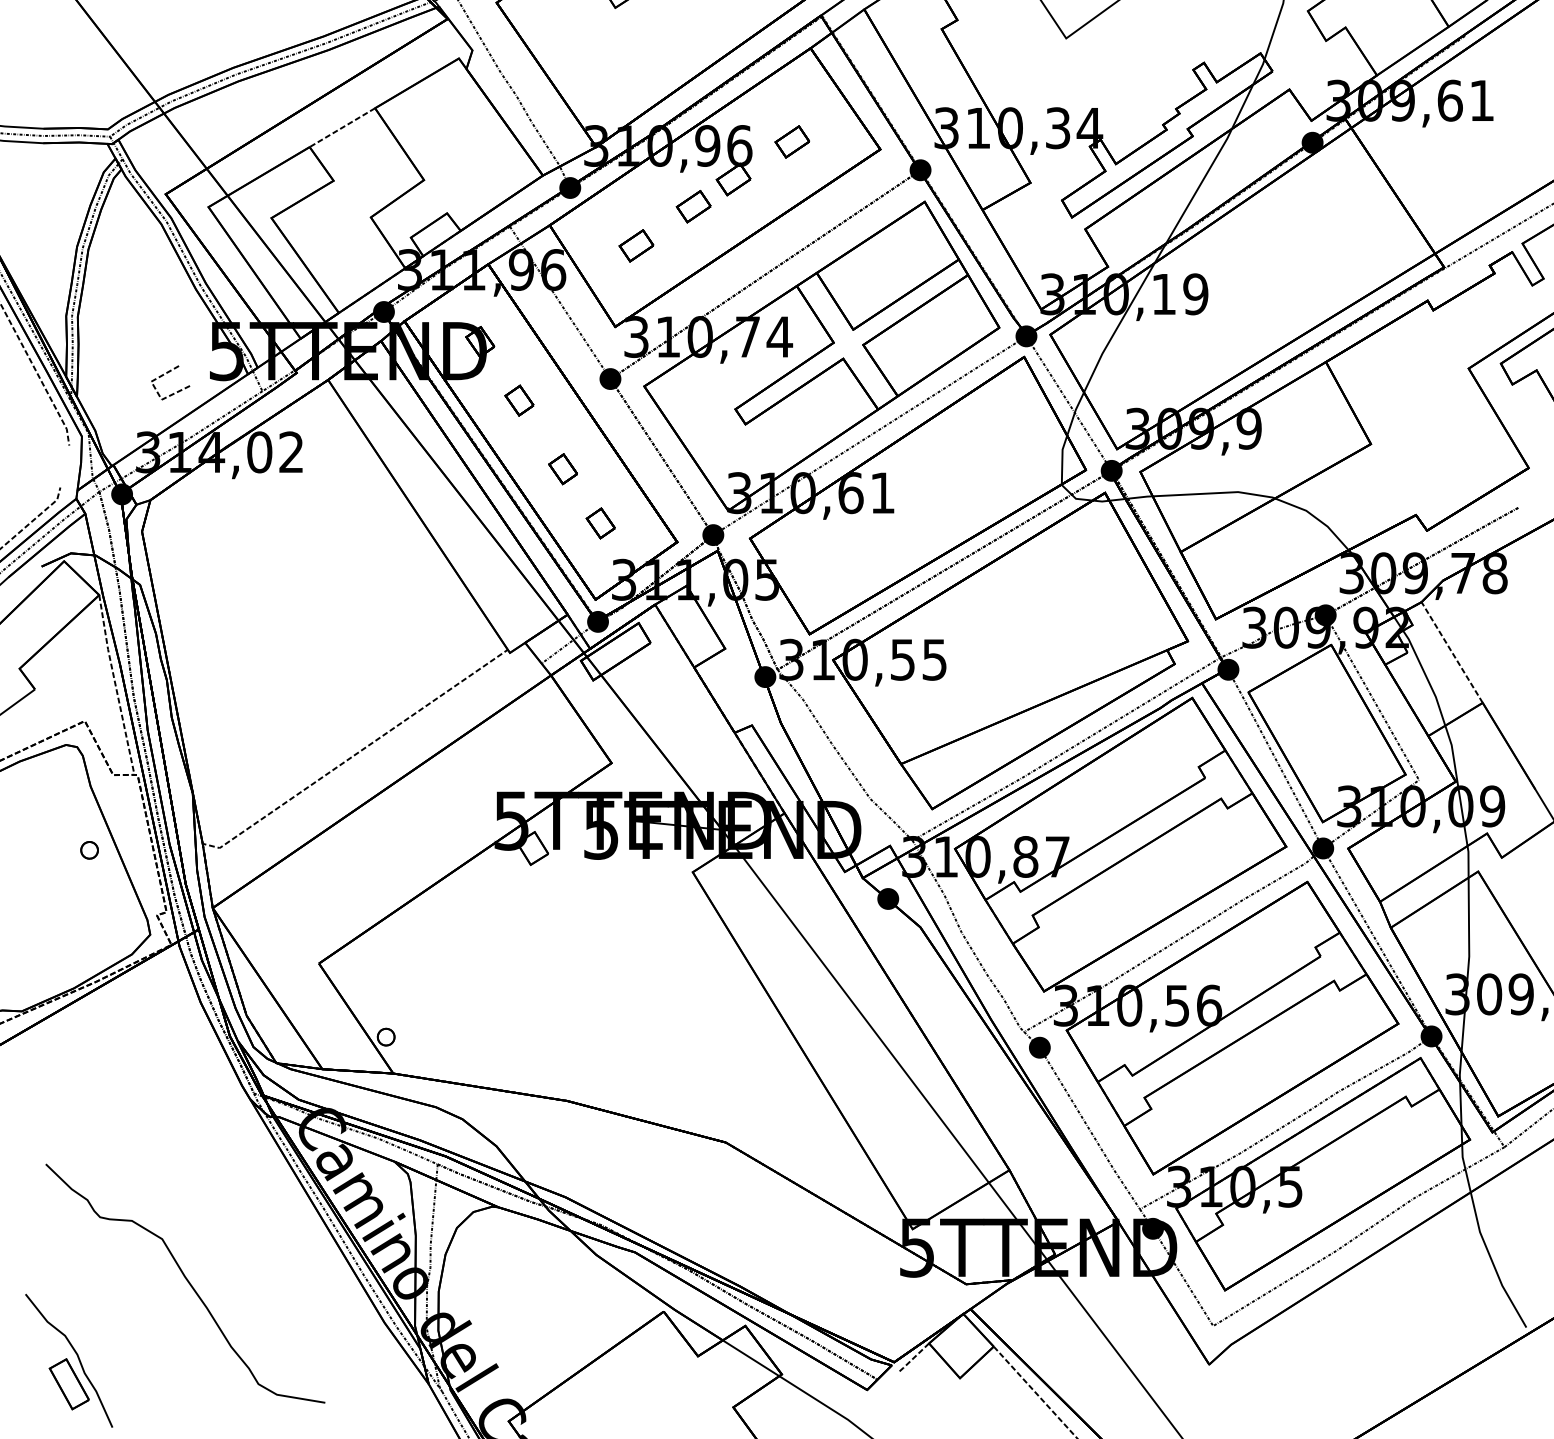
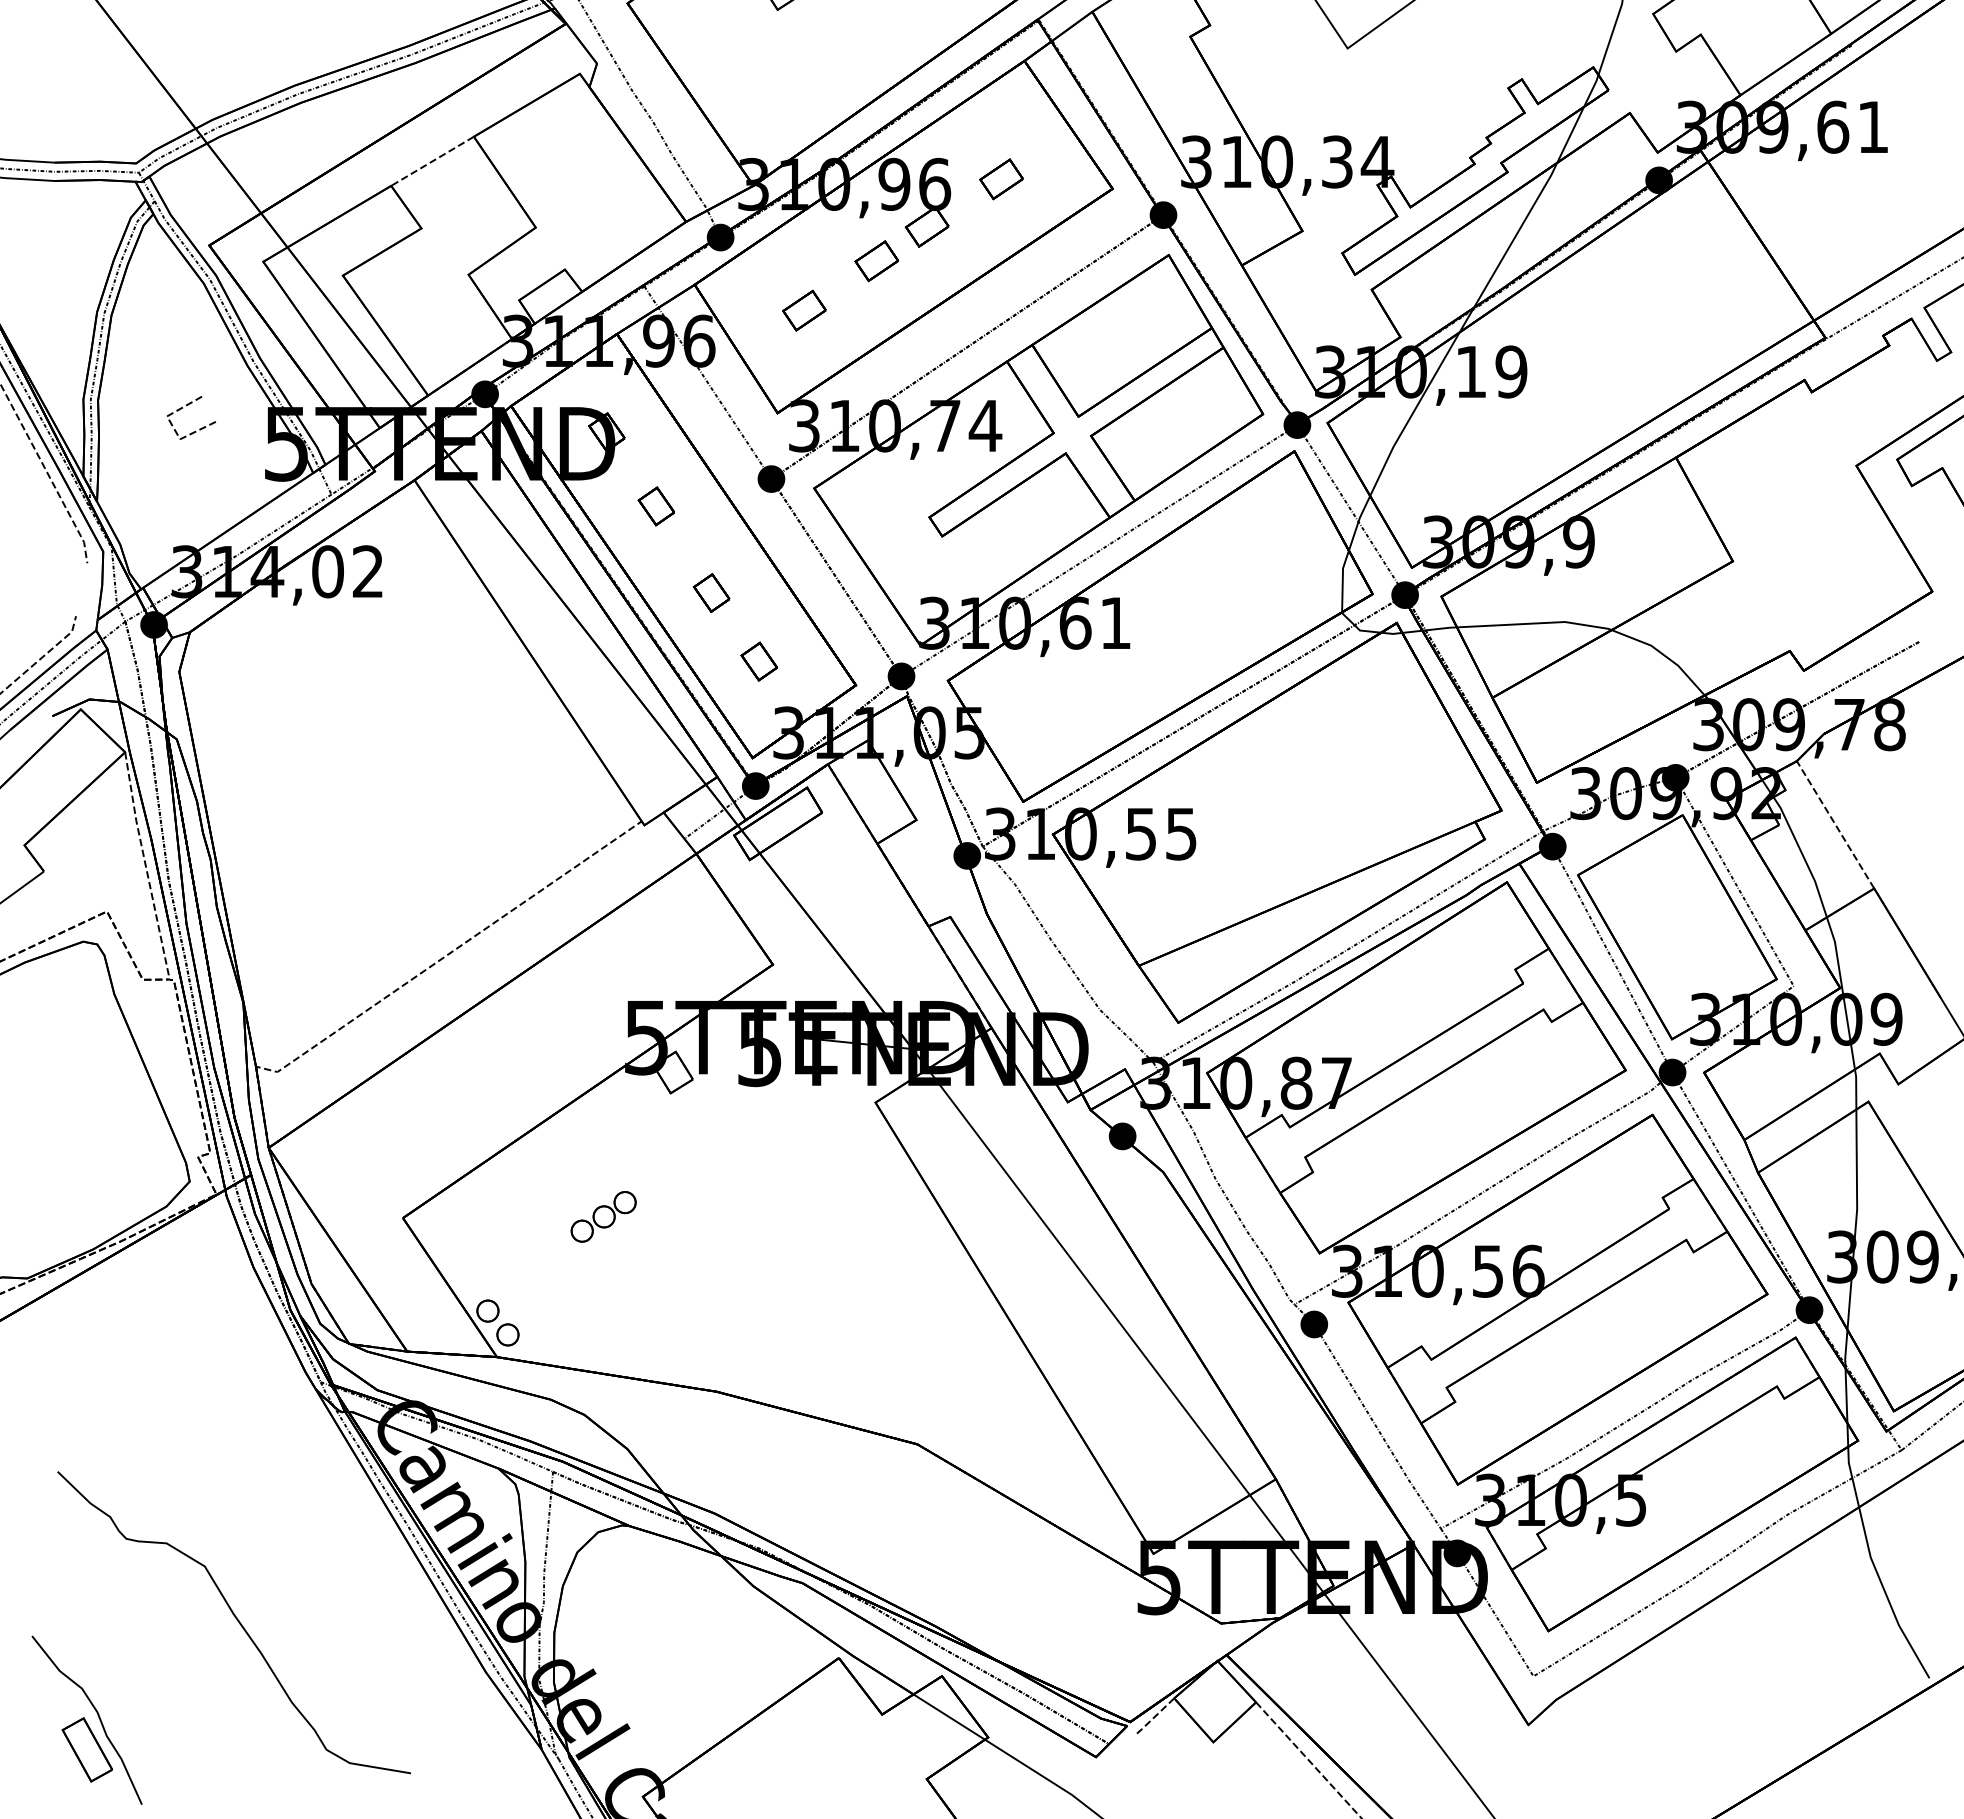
line: (164, 375) -> (183, 408), moved
part: (89, 850) -> (507, 1334), moved
part: (477, 962) -> (603, 1216), added

